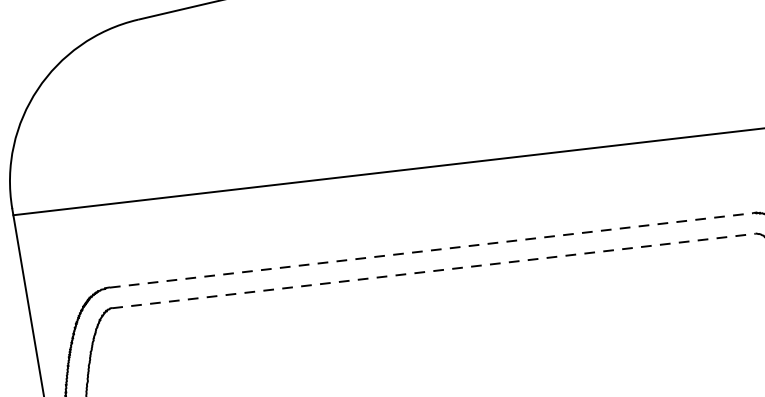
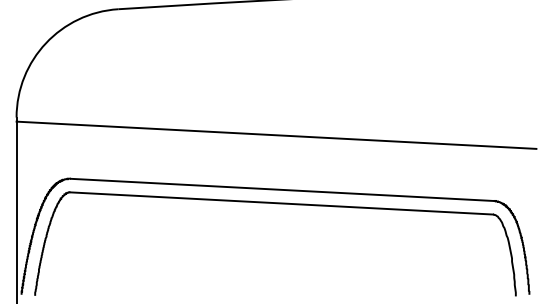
line: (431, 249) -> (282, 189), dashed -> solid
line: (433, 271) -> (281, 203), dashed -> solid

